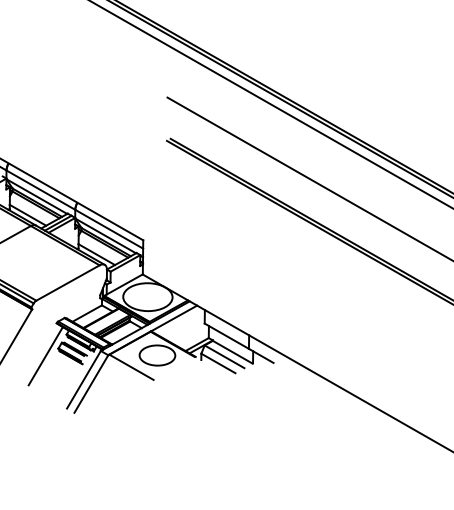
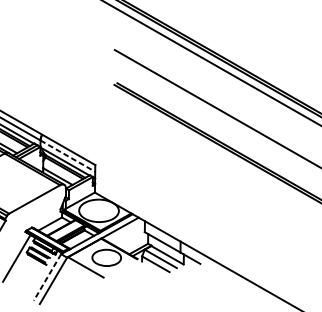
line: (109, 229) -> (68, 156), solid -> dashed
line: (83, 380) -> (47, 278), solid -> dashed

